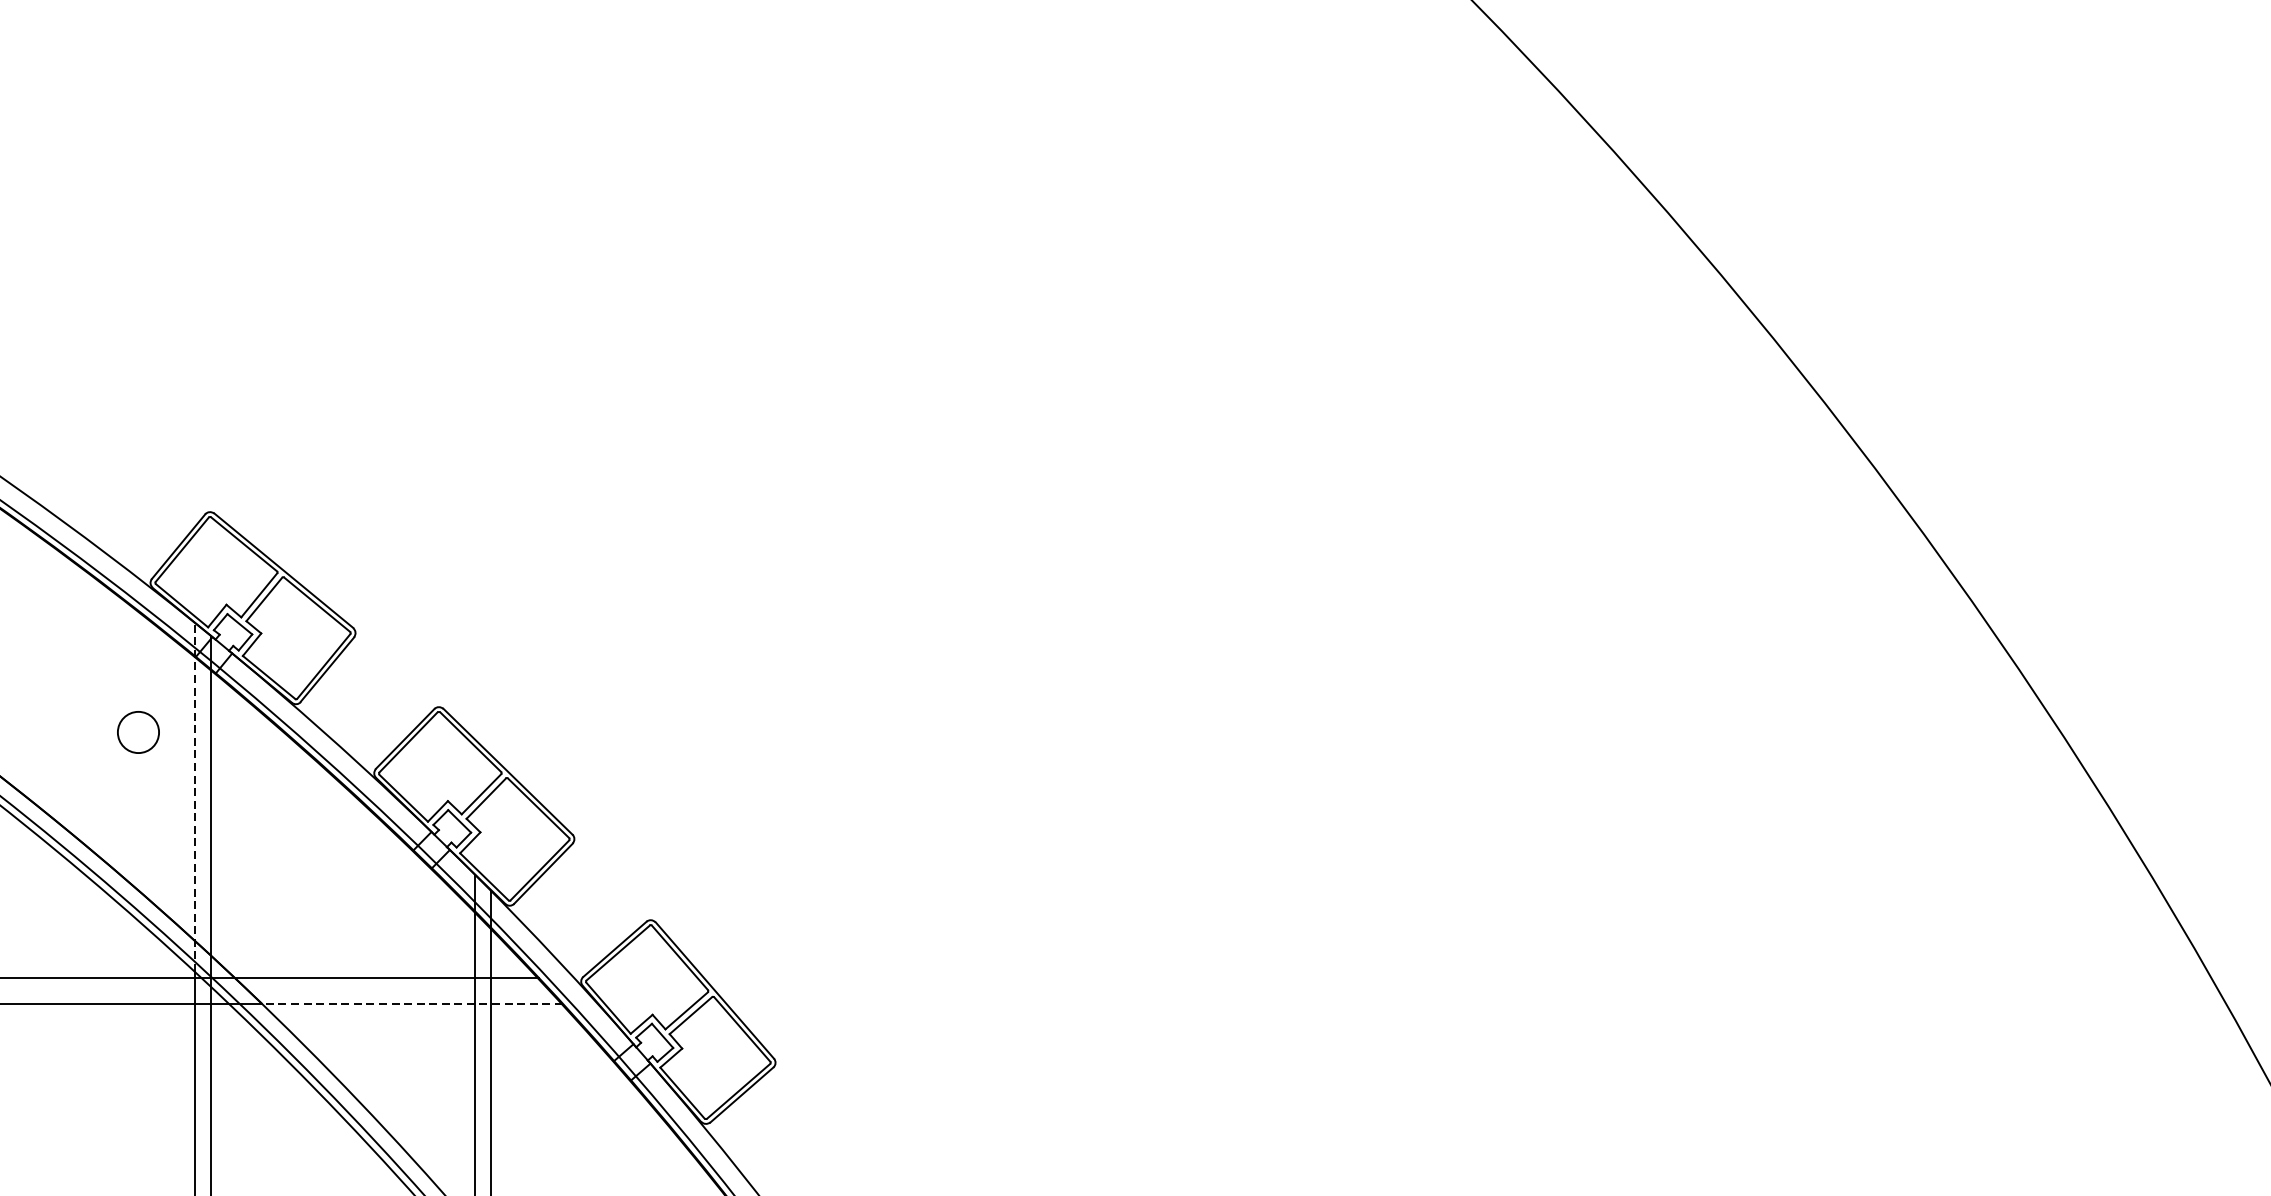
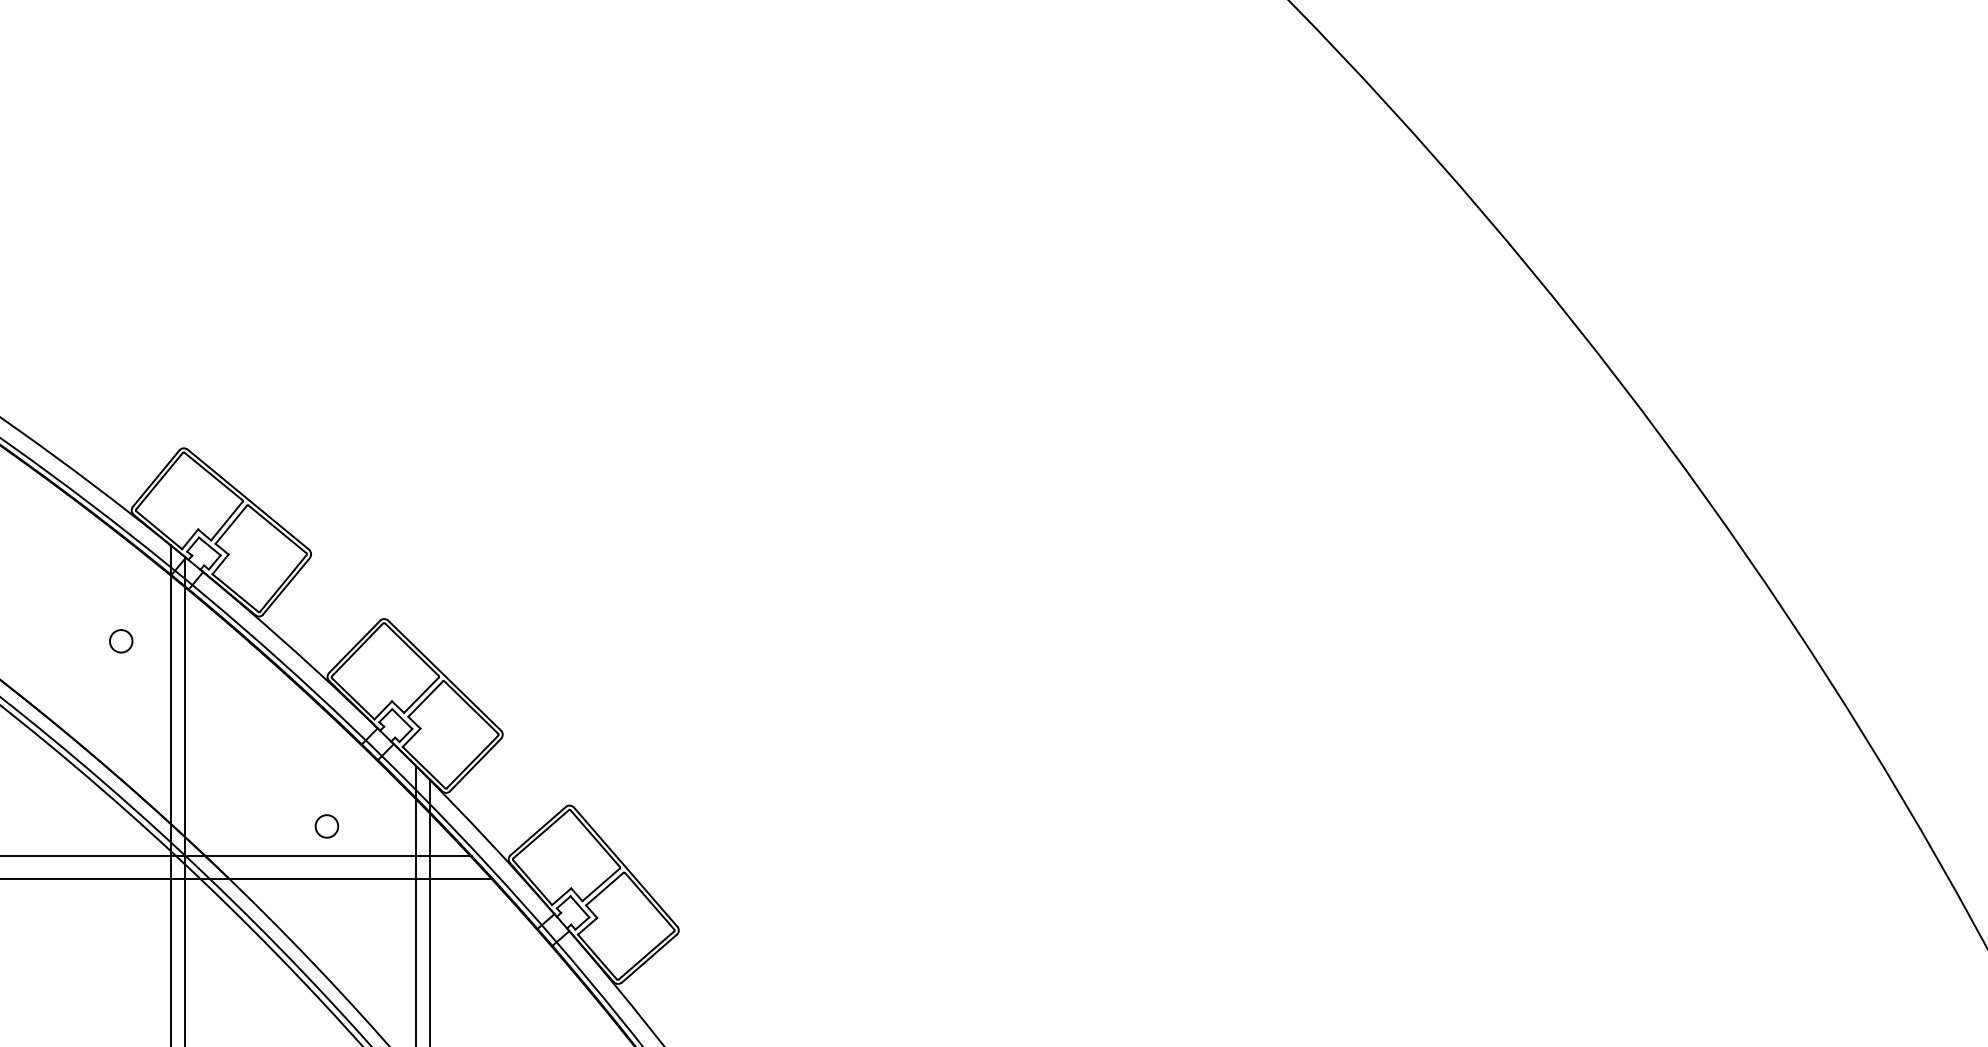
circle: (138, 732) -> (121, 641), size x0.62
line: (194, 797) -> (170, 698), dashed -> solid
circle: (373, 944) -> (326, 826), added
line: (411, 1003) -> (360, 878), dashed -> solid

